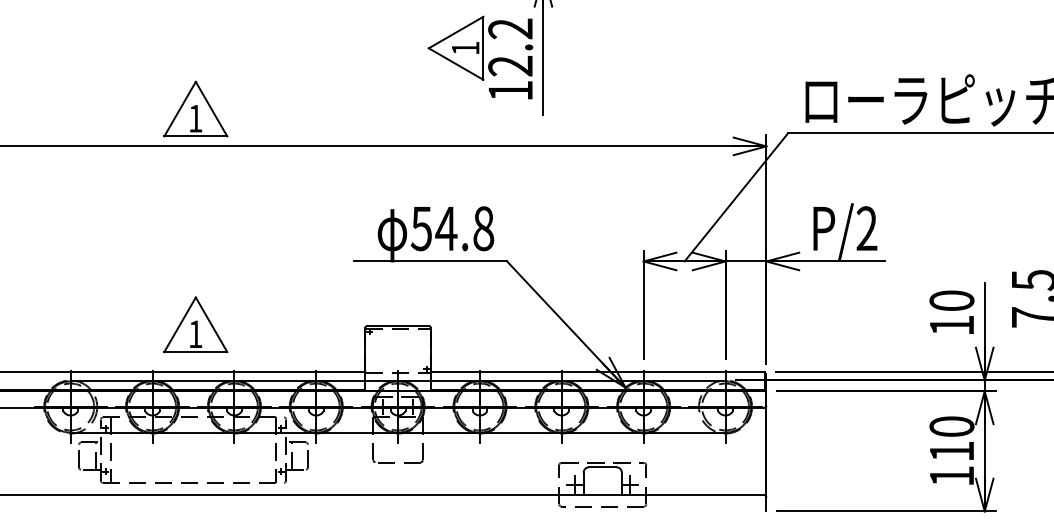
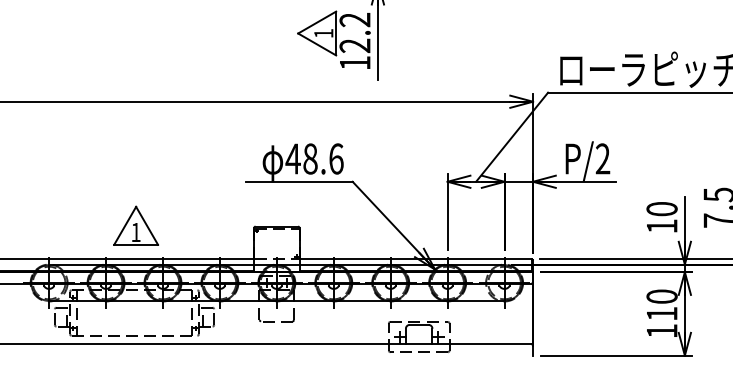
part: (194, 108) -> (135, 75), removed
text: (452, 227) -> (314, 158), 54.8 -> 48.6

